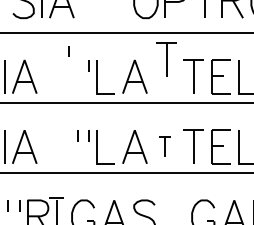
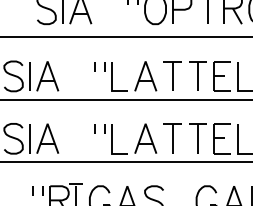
line: (68, 51) -> (94, 66), moved
part: (166, 59) -> (172, 75), moved
part: (165, 146) -> (172, 138), size x1.67

